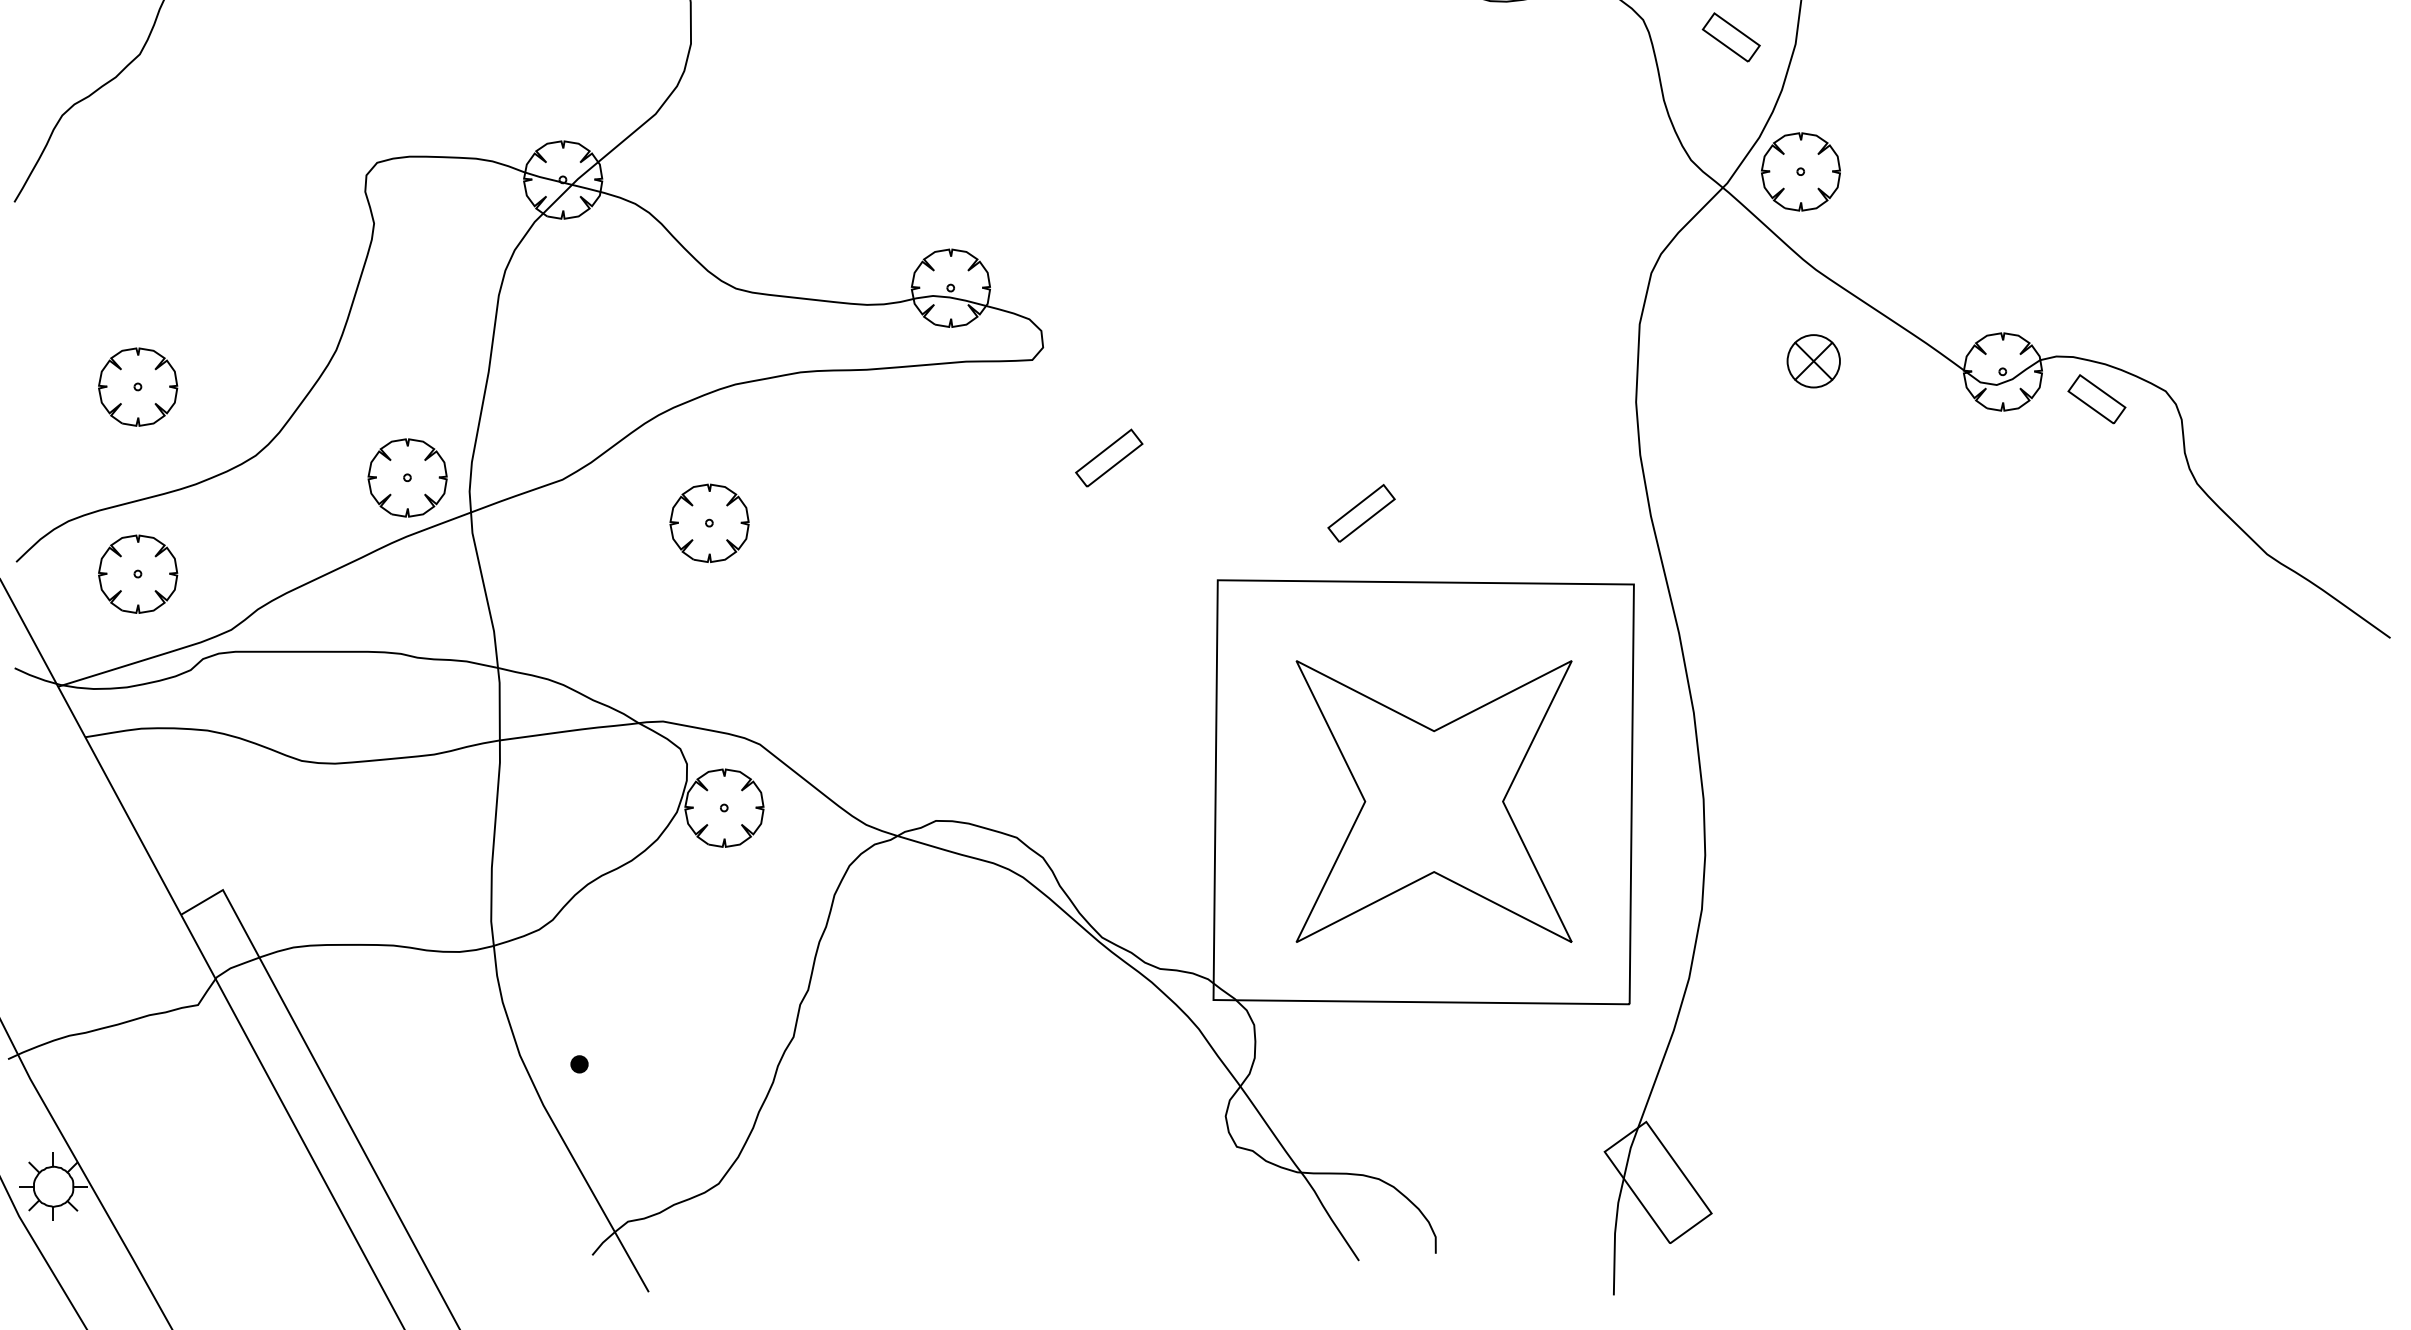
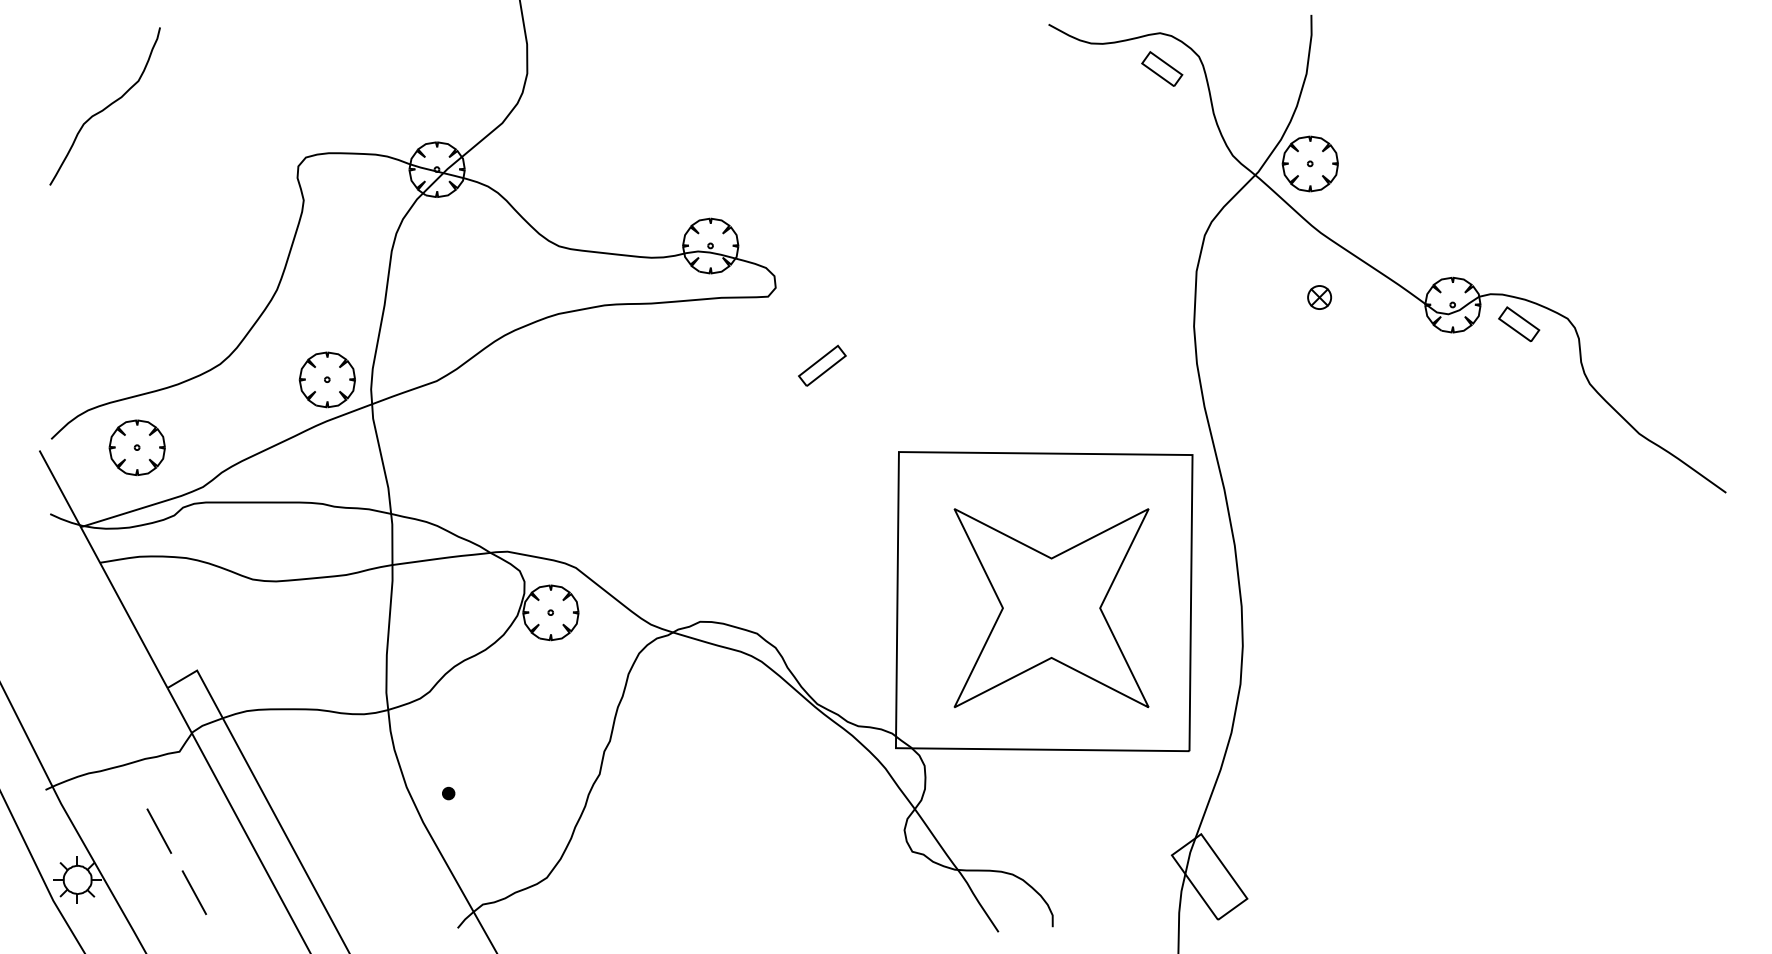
part: (1731, 36) -> (1162, 68), moved
part: (1813, 361) -> (1319, 297), size x0.62
part: (137, 386) -> (136, 315), removed
part: (1361, 512) -> (1000, 404), removed
part: (708, 522) -> (539, 411), removed
line: (169, 1116) -> (159, 830), added
line: (219, 1204) -> (194, 892), added

